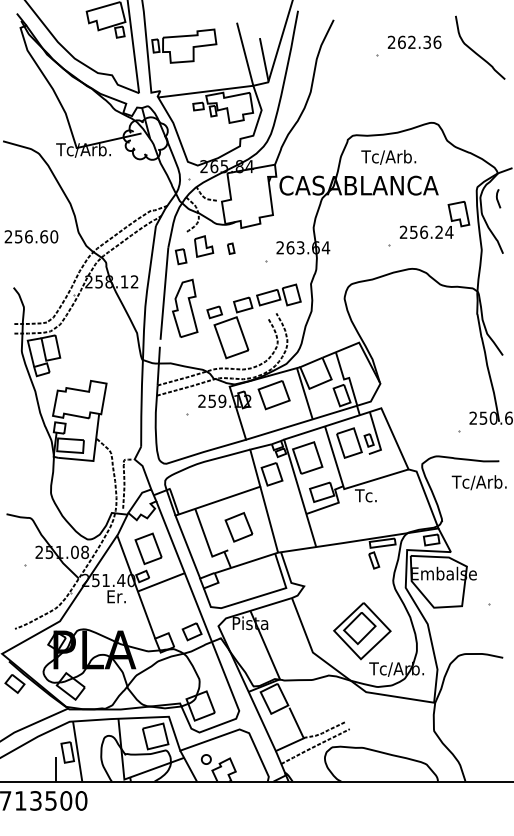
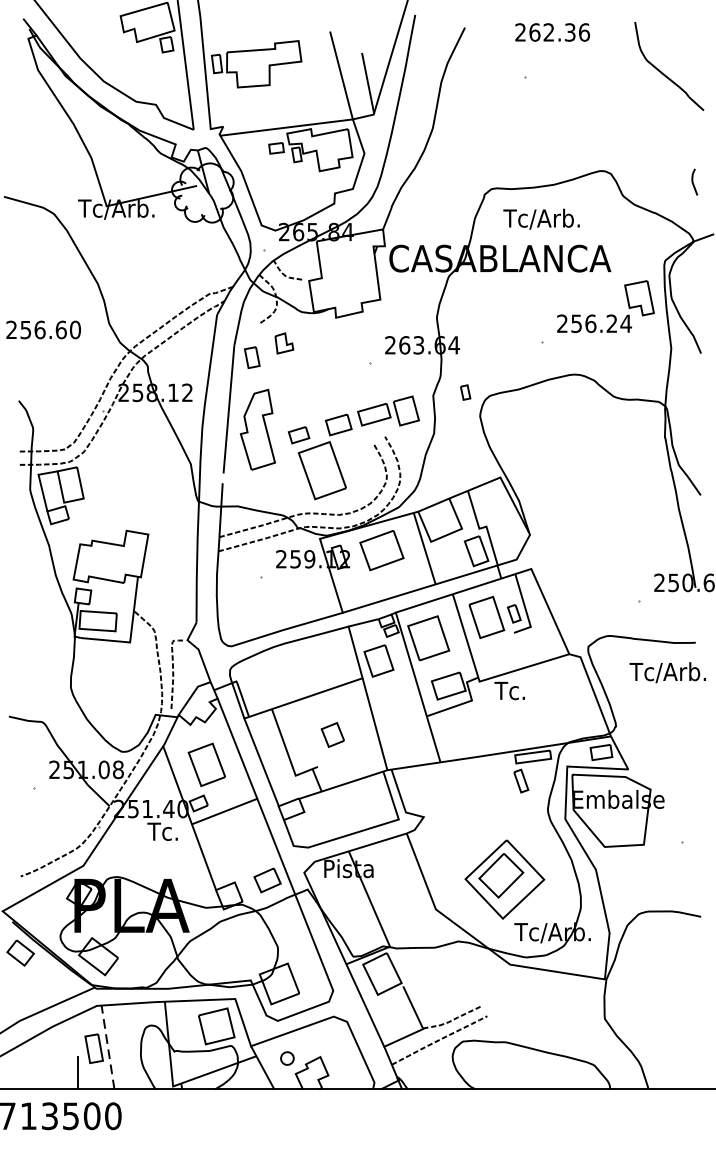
text: (414, 42) -> (552, 32), moved
curve: (497, 198) -> (693, 181), moved
part: (204, 246) -> (284, 343), size x0.7
part: (231, 248) -> (466, 392), moved
part: (238, 527) -> (332, 735), size x0.6
text: (116, 596) -> (162, 831), Er. -> Tc.
line: (77, 751) -> (107, 1047), solid -> dashed

